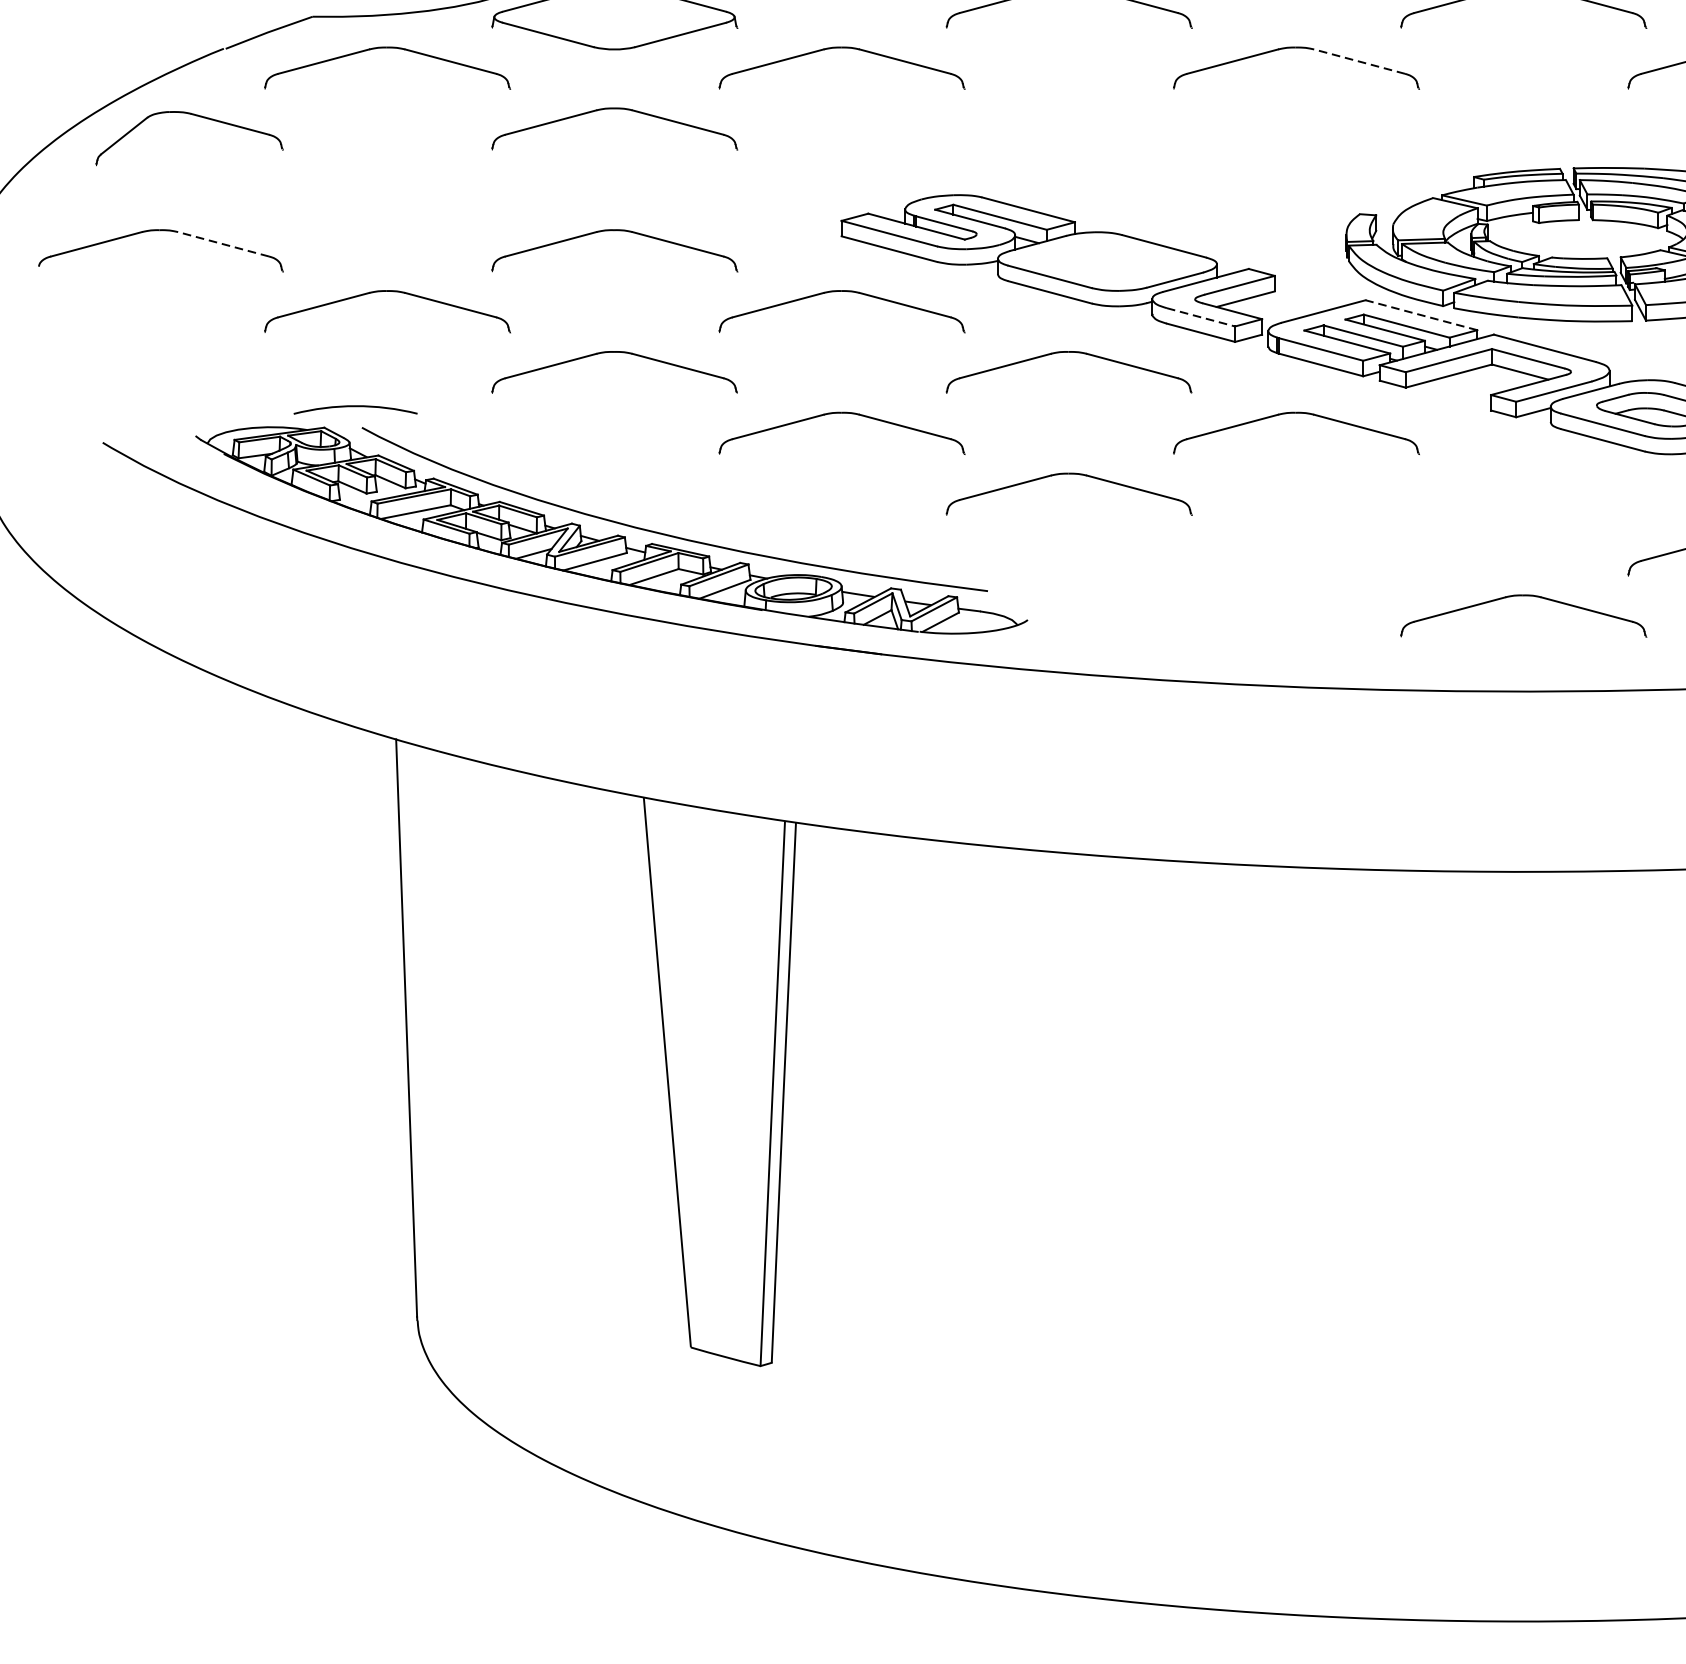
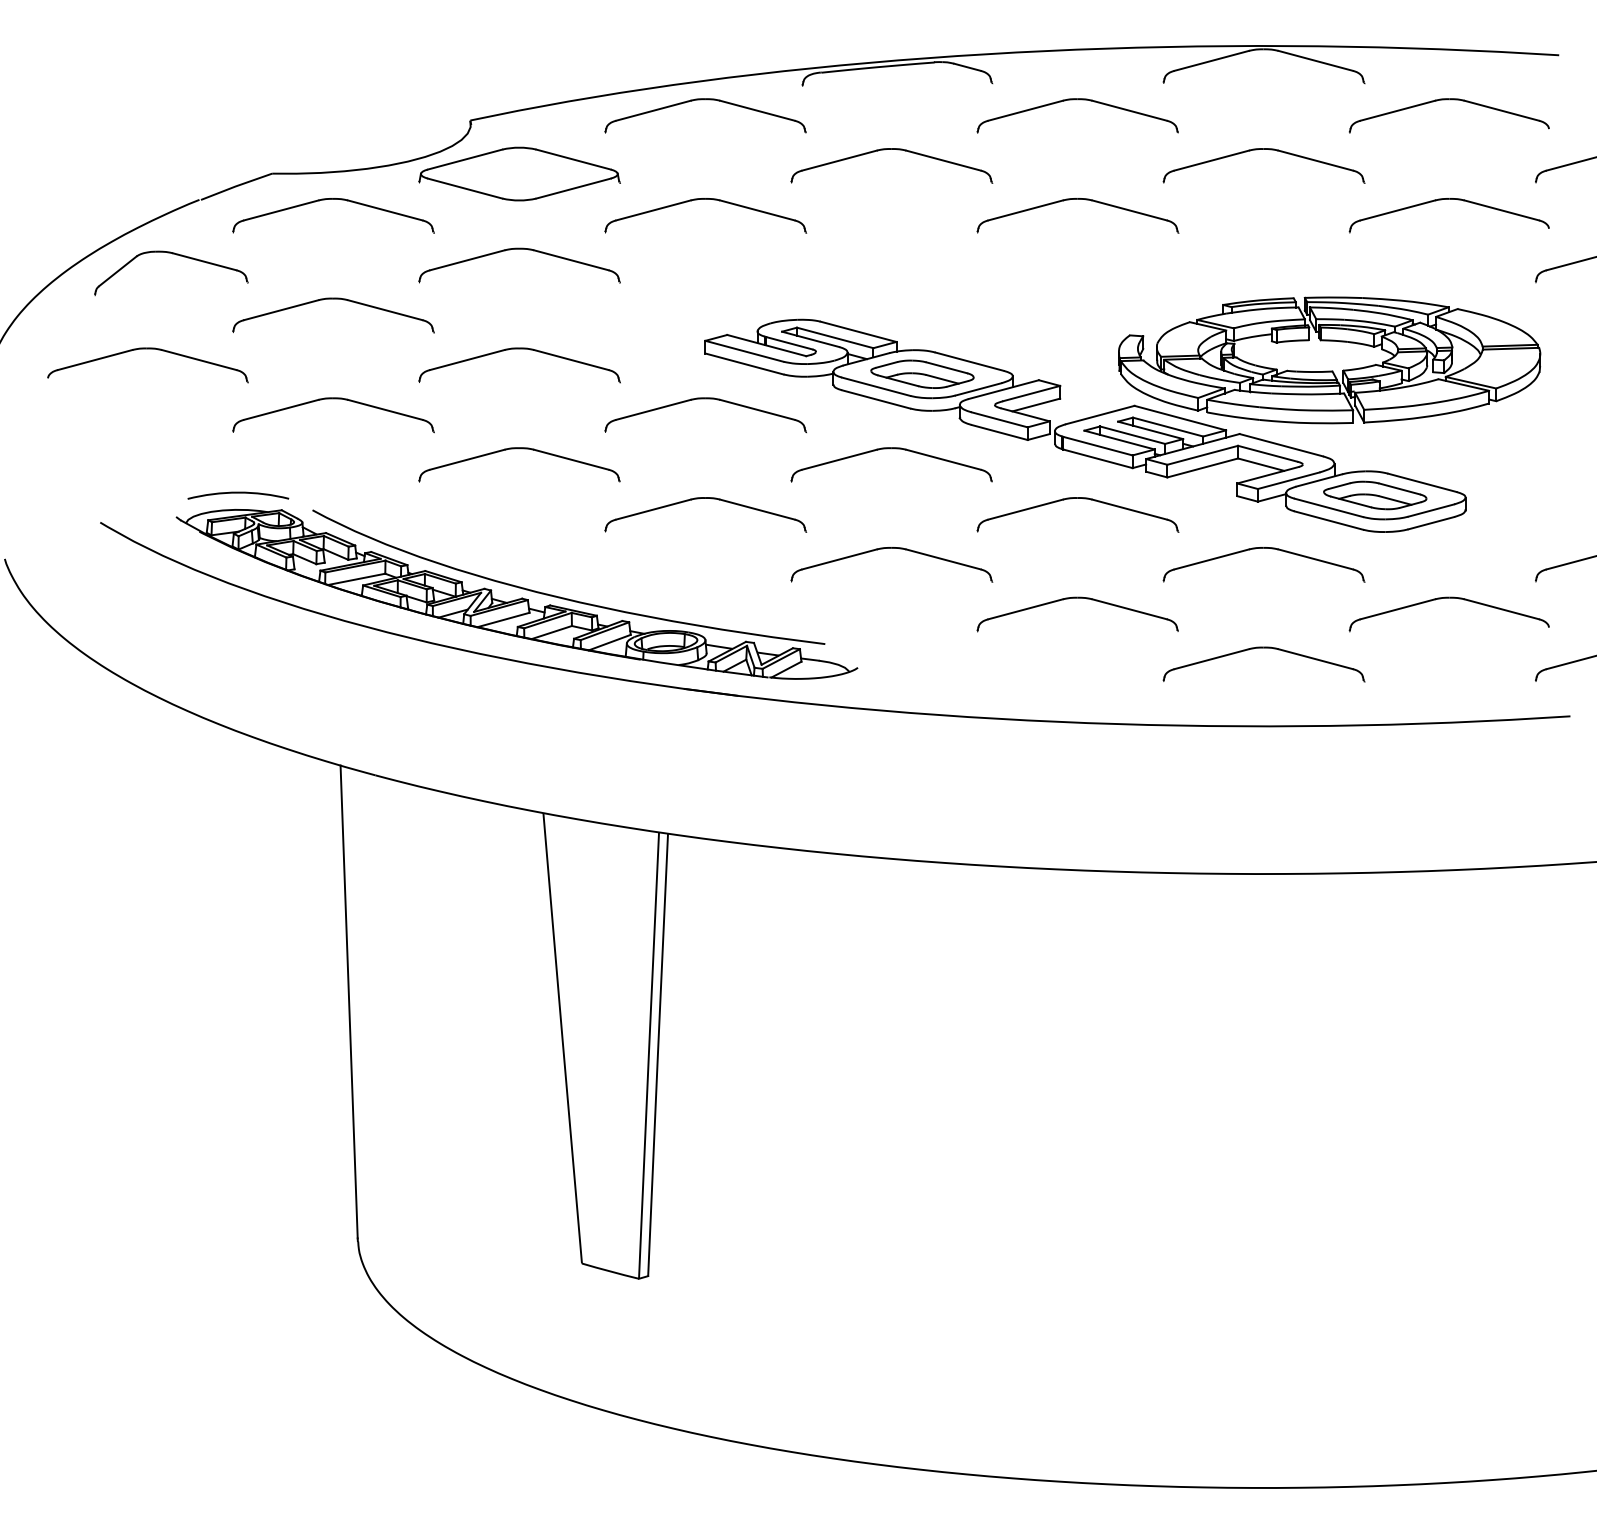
line: (1359, 61) -> (1129, 210), dashed -> solid
part: (387, 170) -> (333, 299), added
line: (223, 244) -> (199, 360), dashed -> solid
part: (1106, 260) -> (922, 373), added
line: (1420, 314) -> (1179, 417), dashed -> solid
line: (1200, 316) -> (999, 419), dashed -> solid
arc: (355, 407) -> (238, 493), moved
part: (1523, 474) -> (1263, 548), added
part: (1295, 535) -> (1077, 598), added

